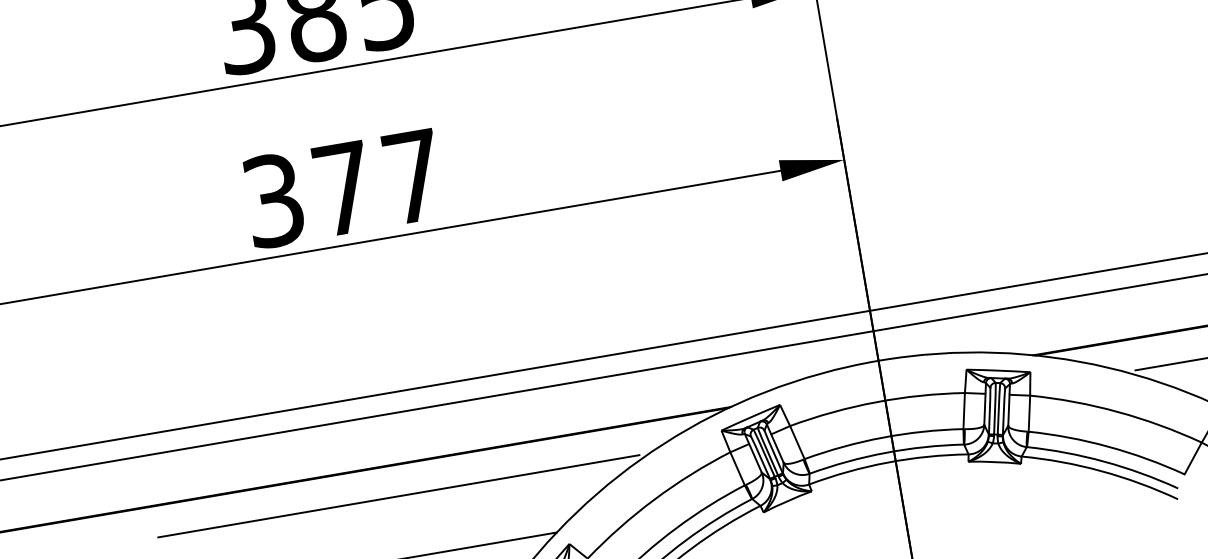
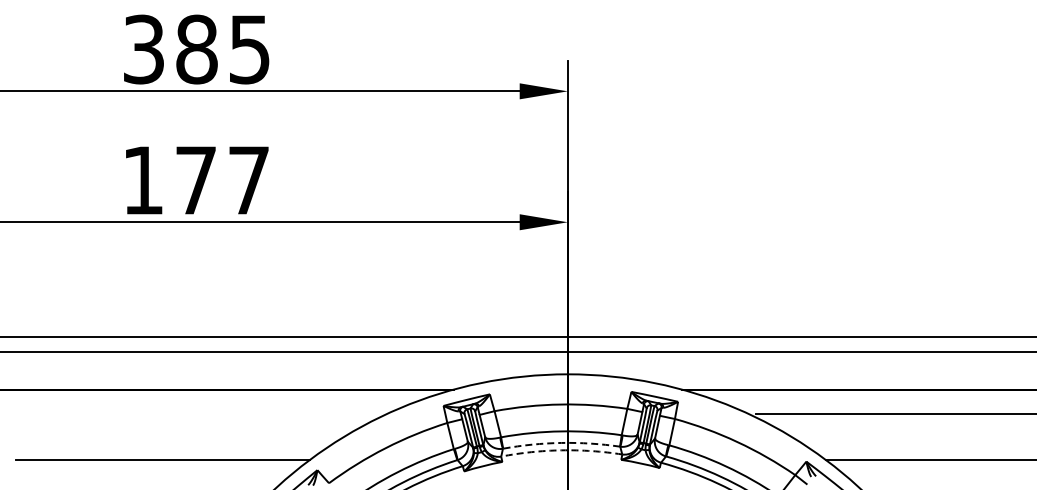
text: (274, 200) -> (143, 180), 377 -> 177
arc: (885, 452) -> (561, 442), solid -> dashed
arc: (887, 462) -> (561, 450), solid -> dashed
line: (398, 496) -> (197, 413), removed

